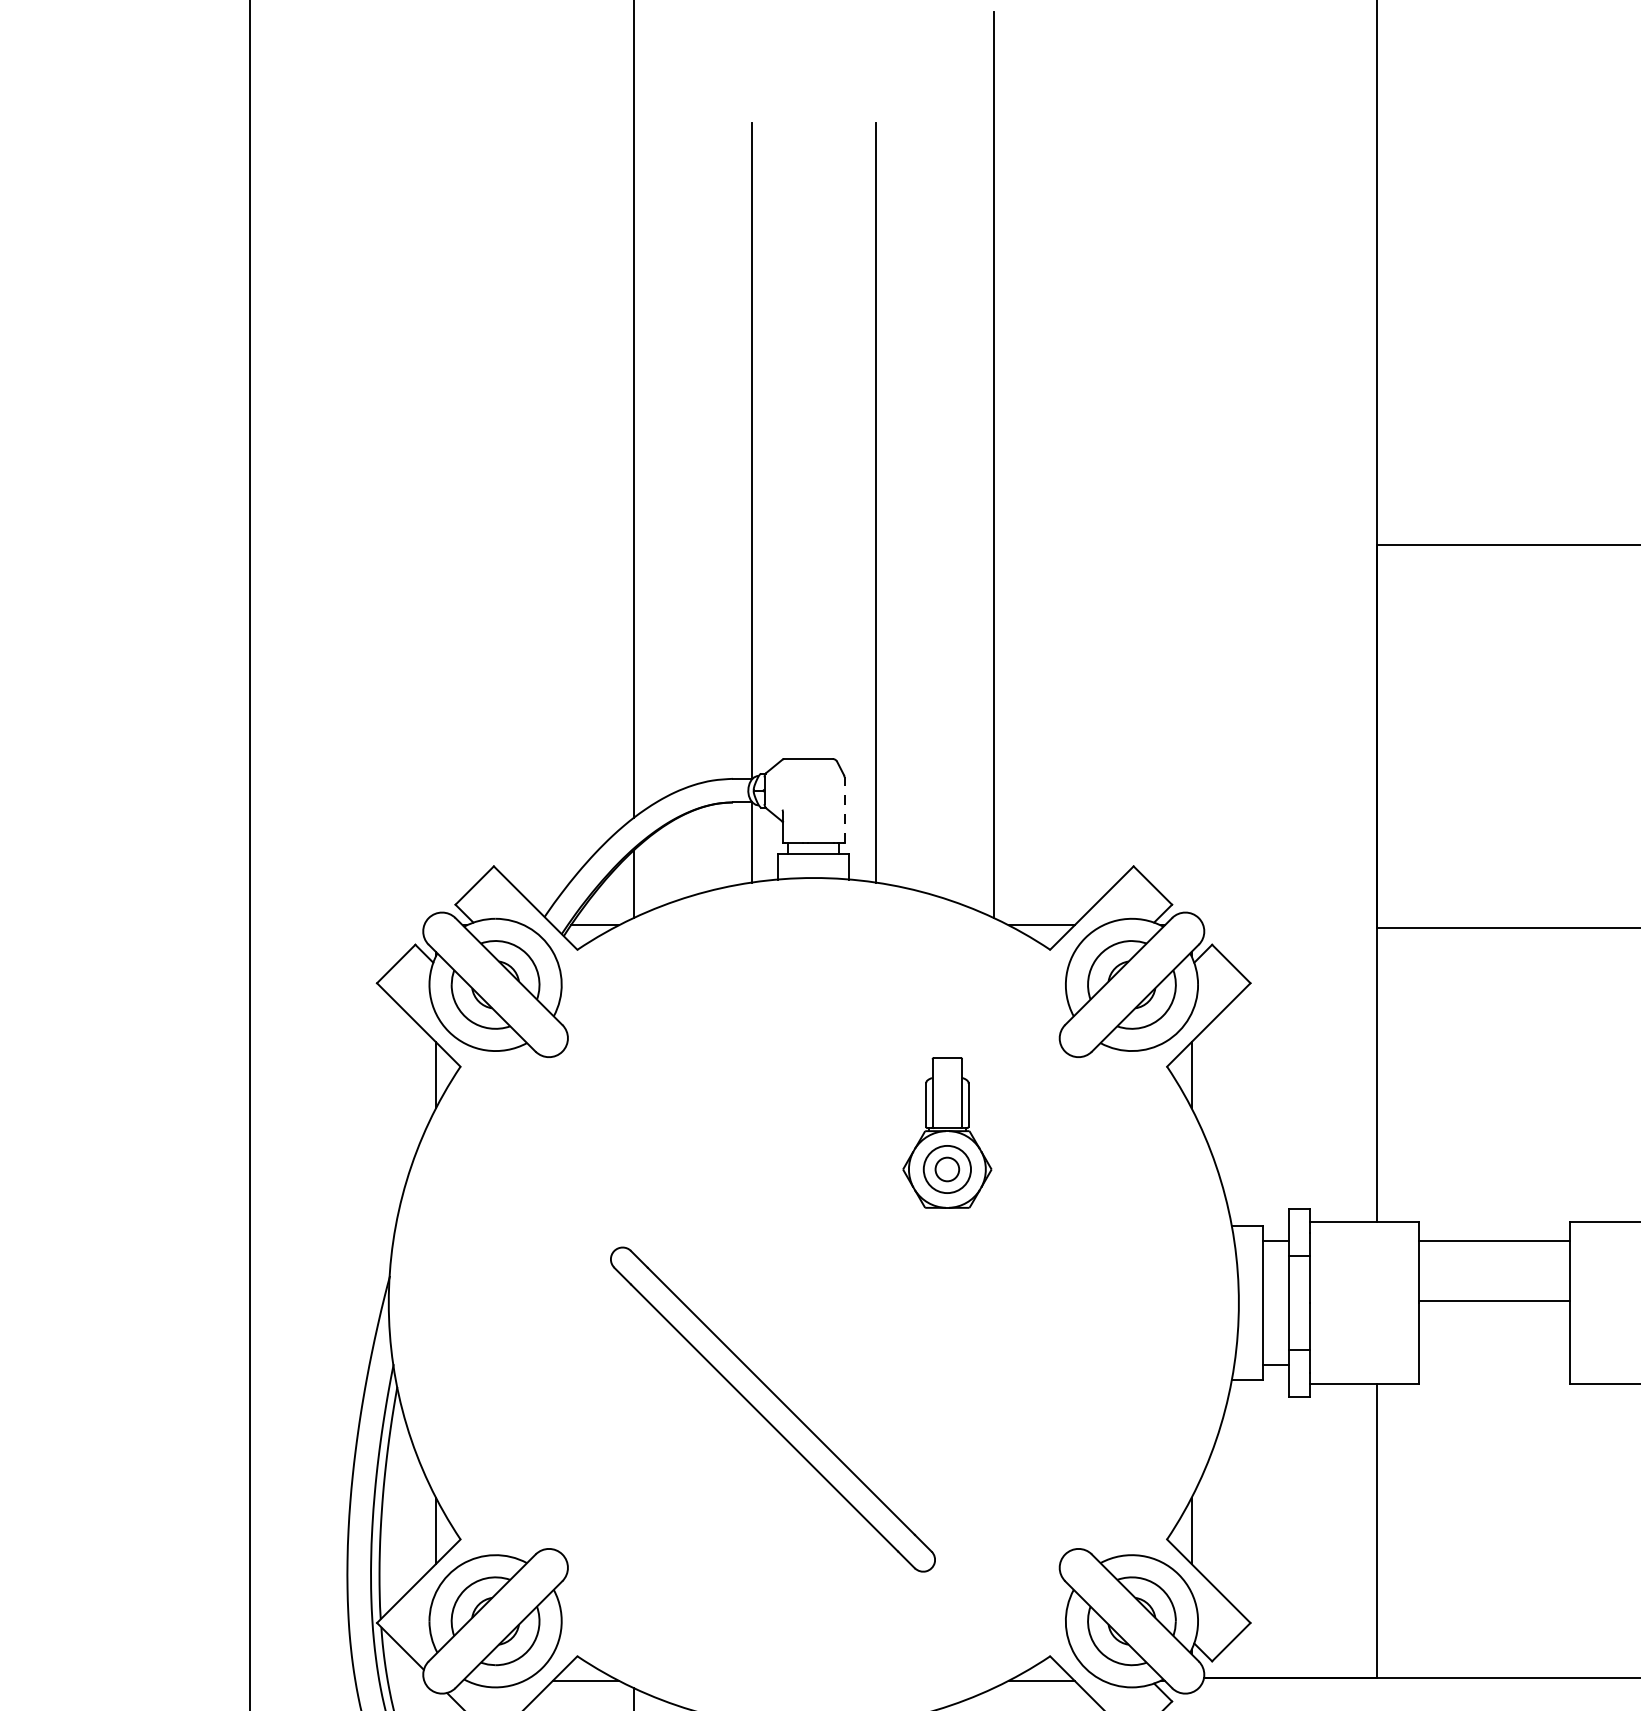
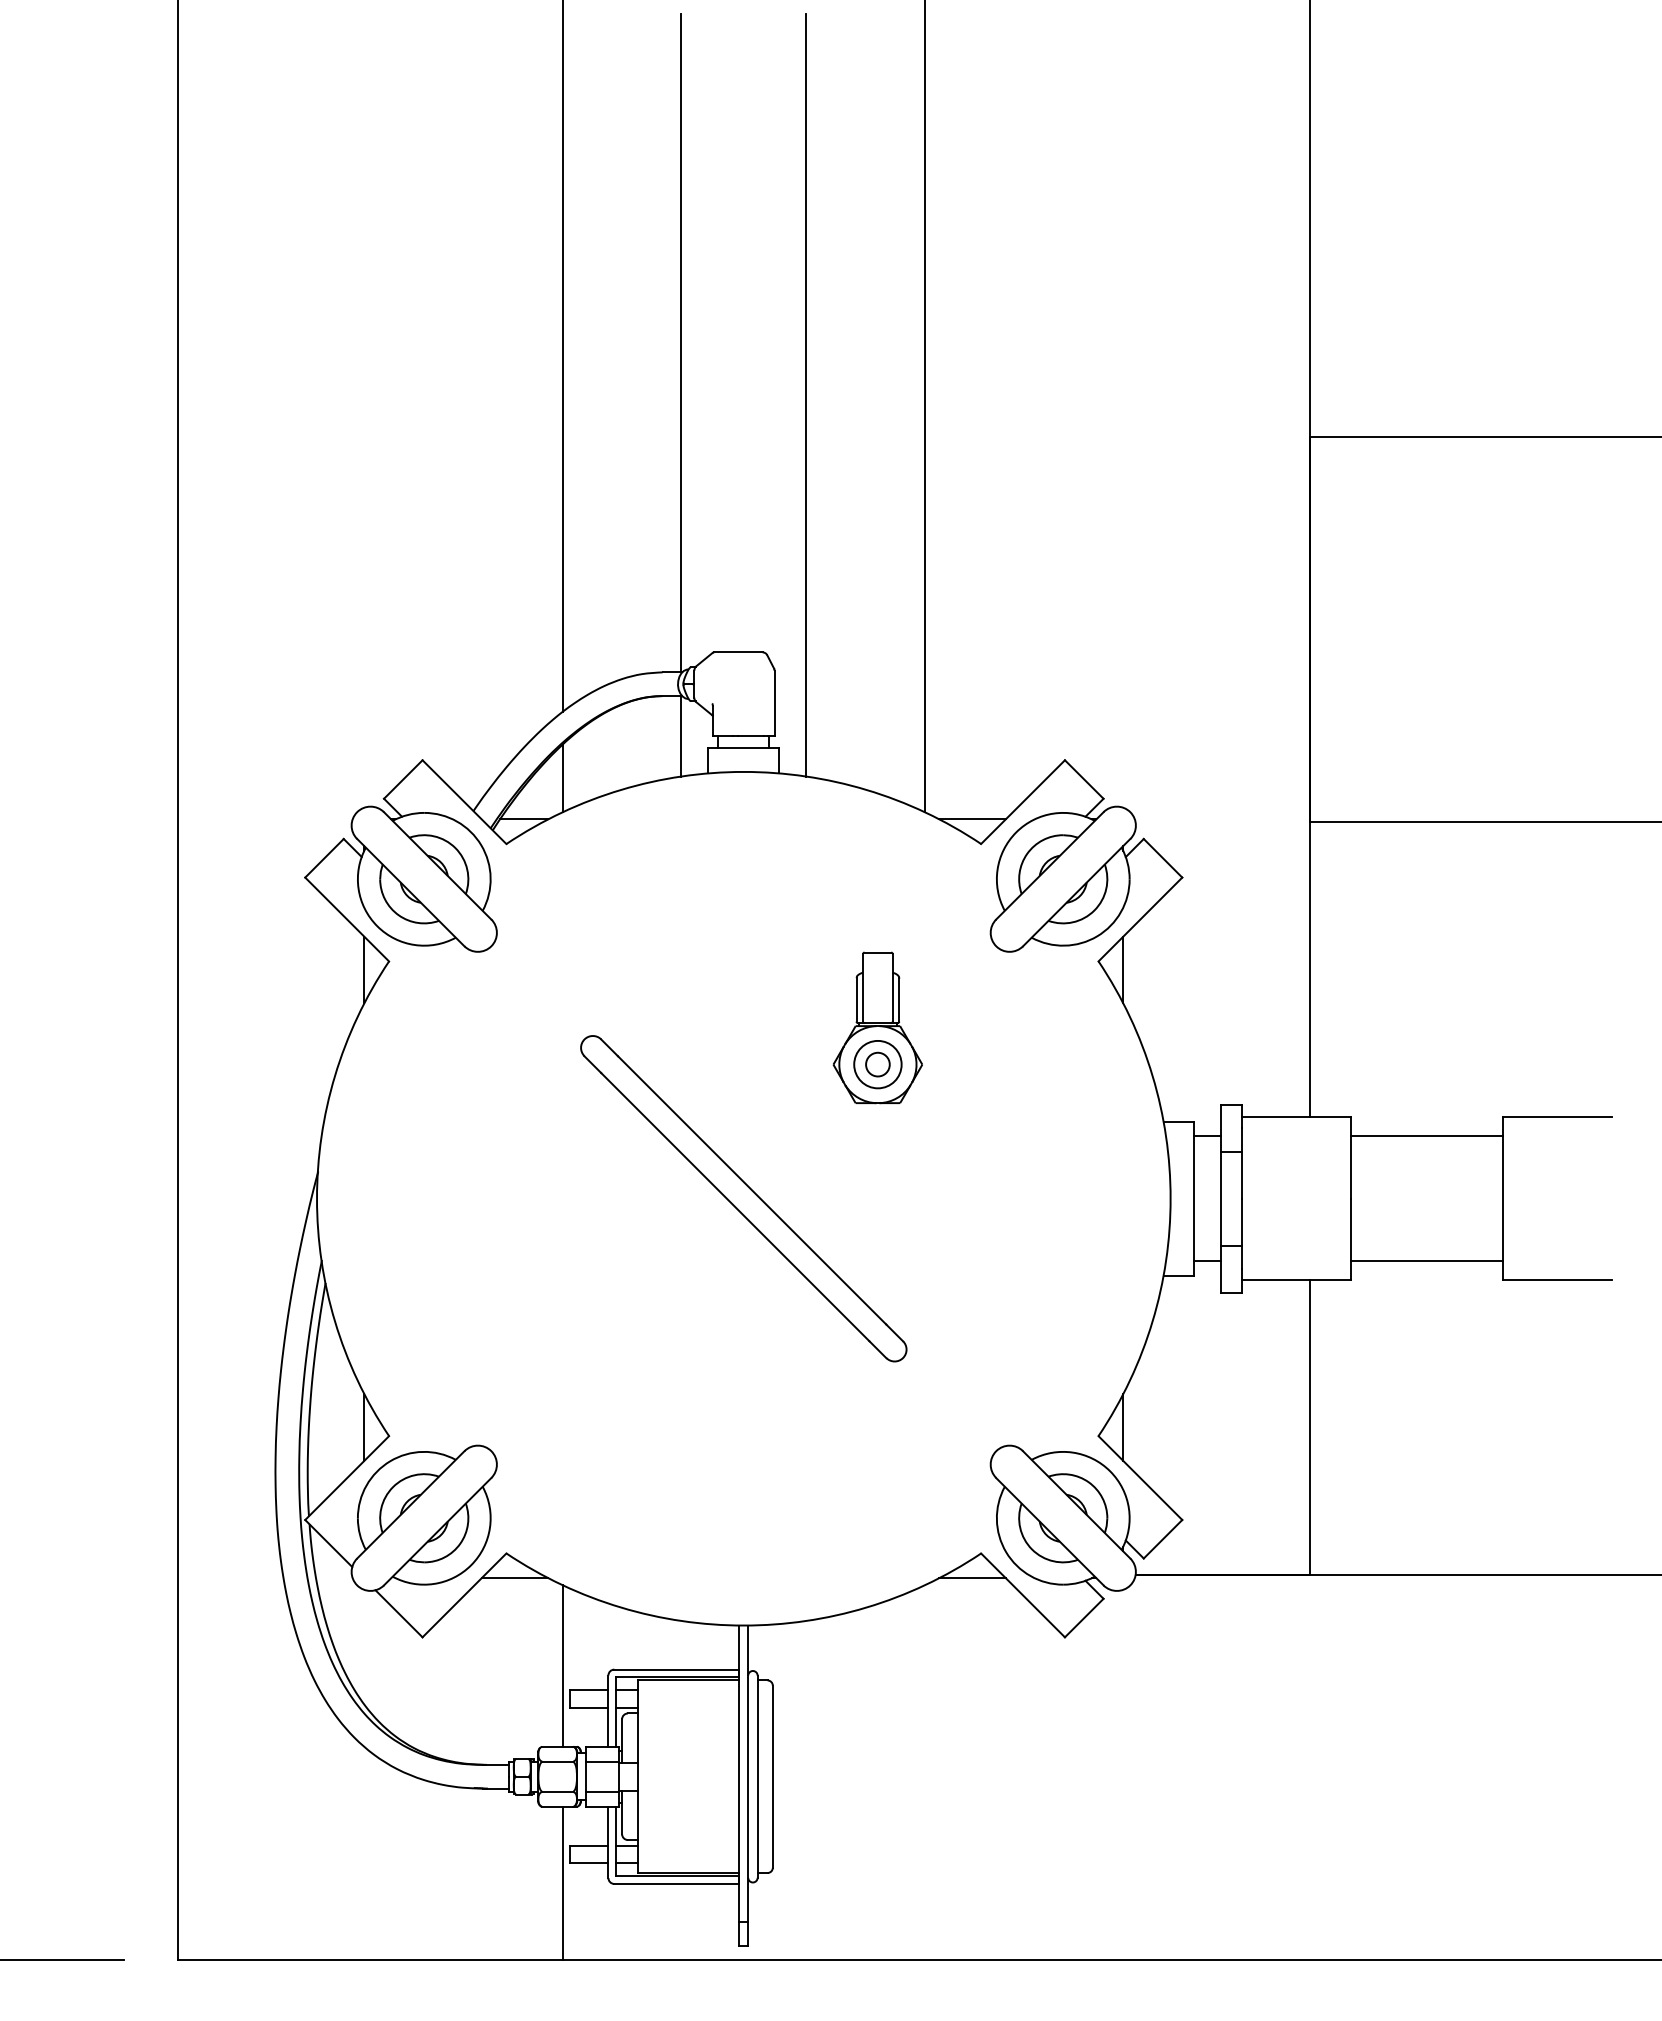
line: (844, 809) -> (774, 703), dashed -> solid
line: (1493, 1301) -> (1426, 1261), moved
part: (772, 1409) -> (743, 1198), moved

